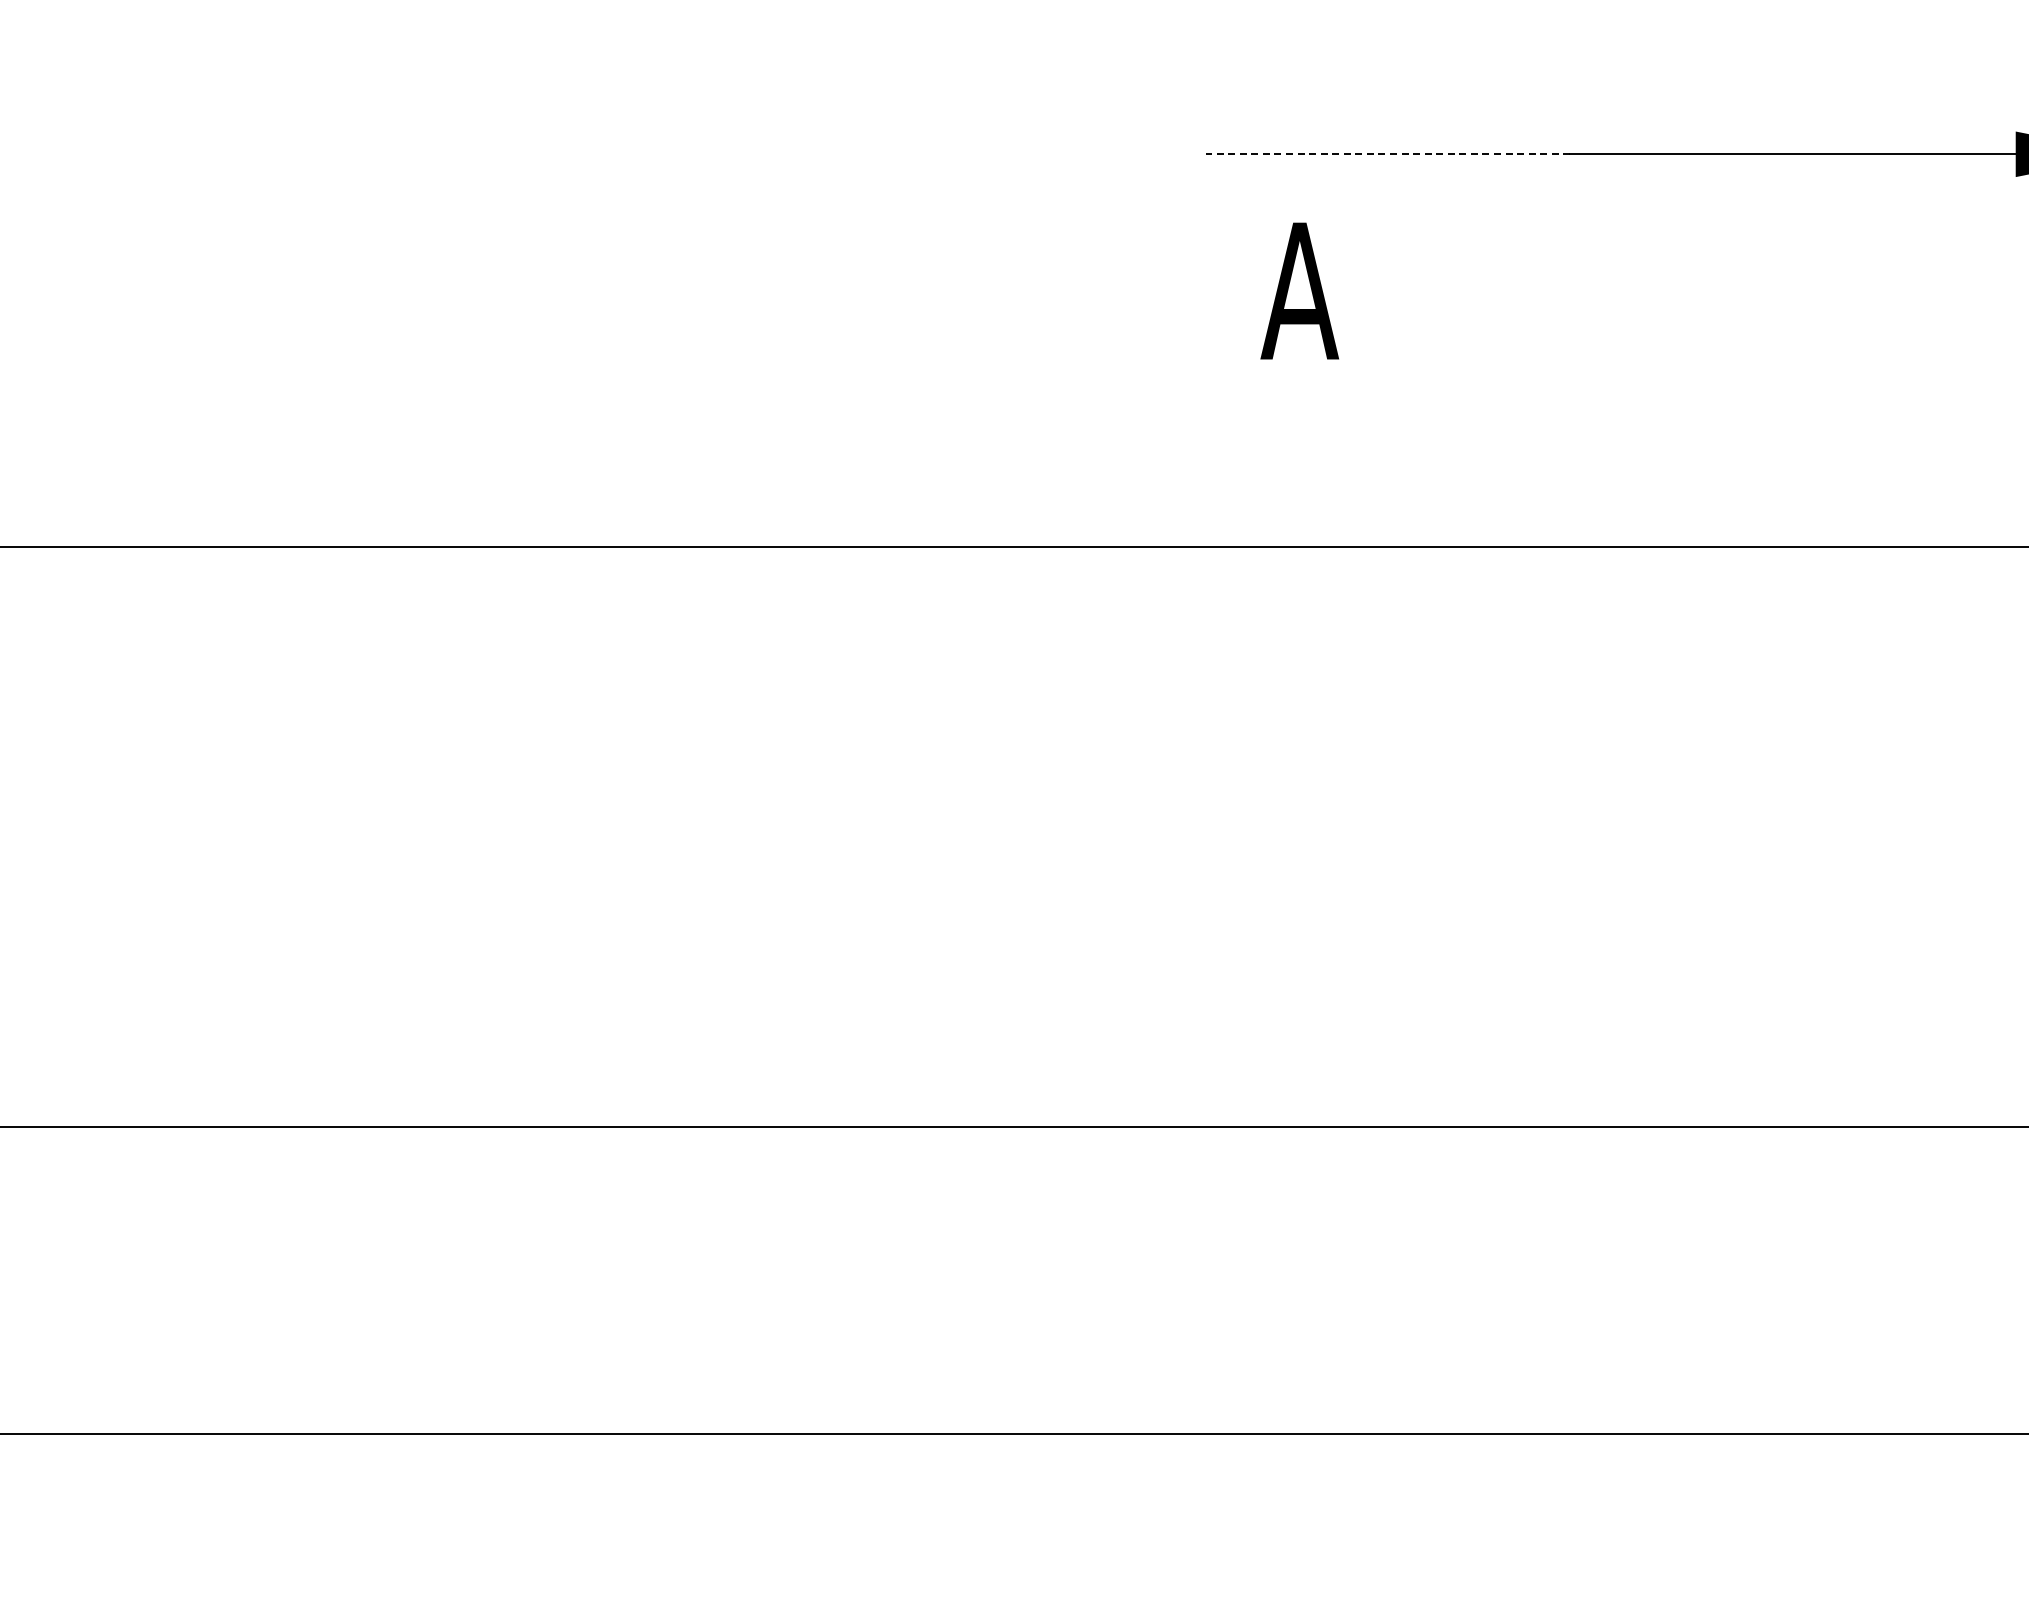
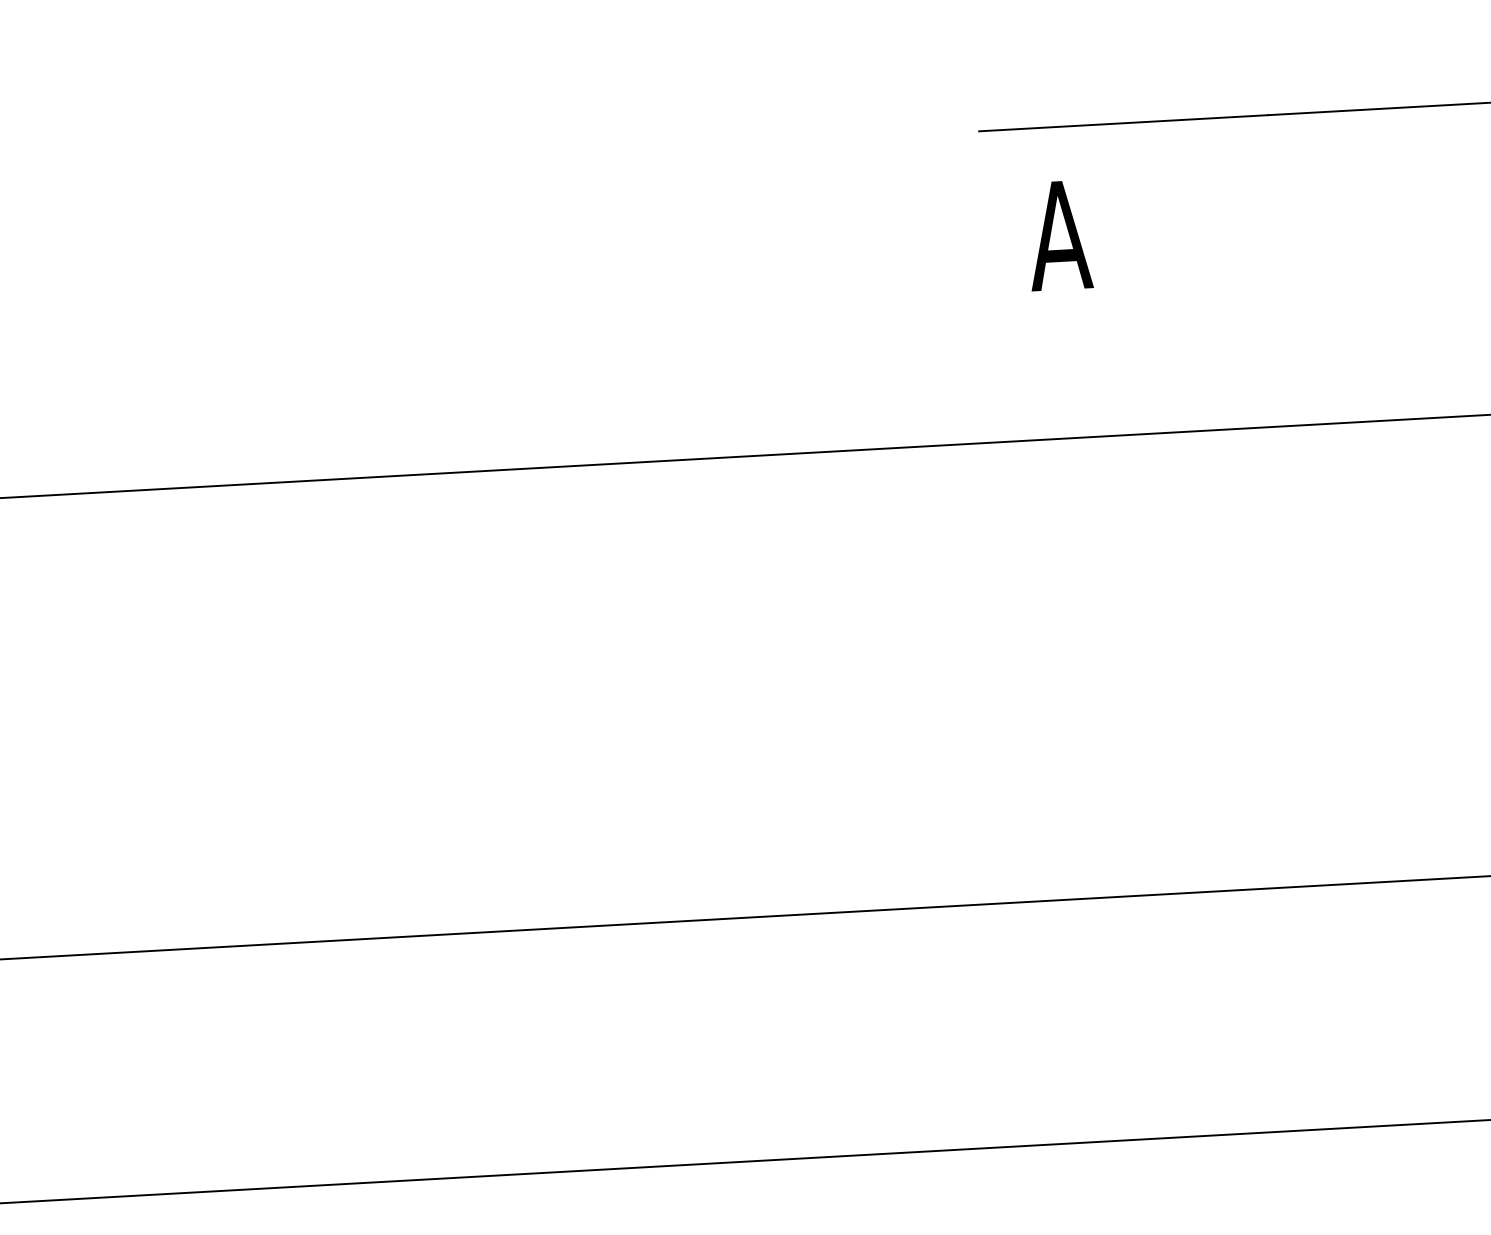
line: (1387, 154) -> (1123, 123), dashed -> solid

